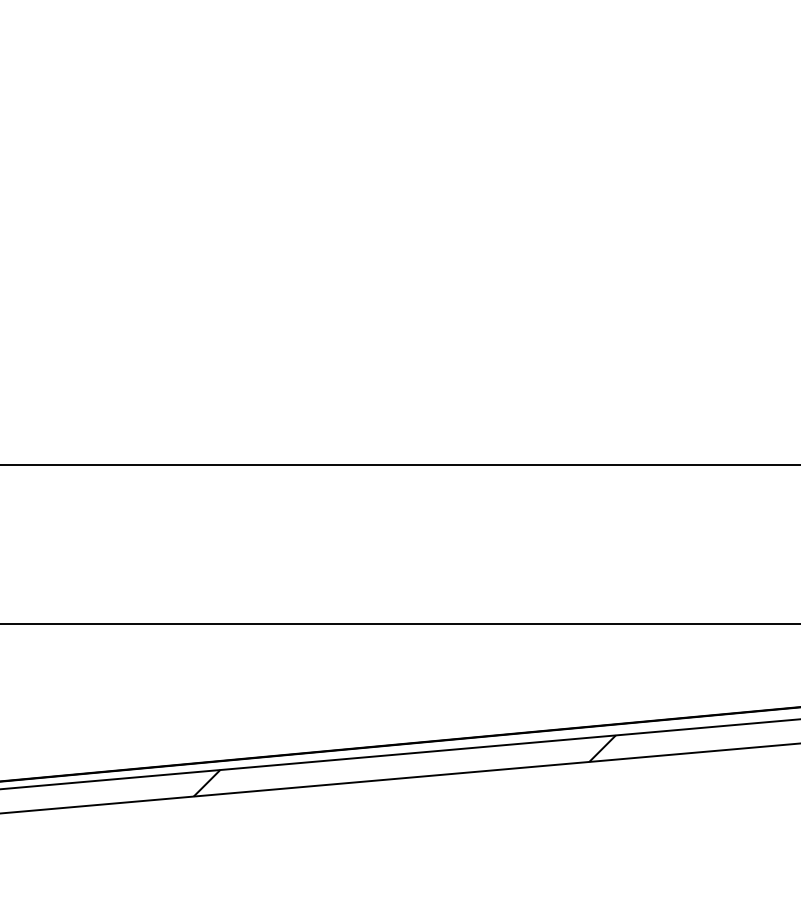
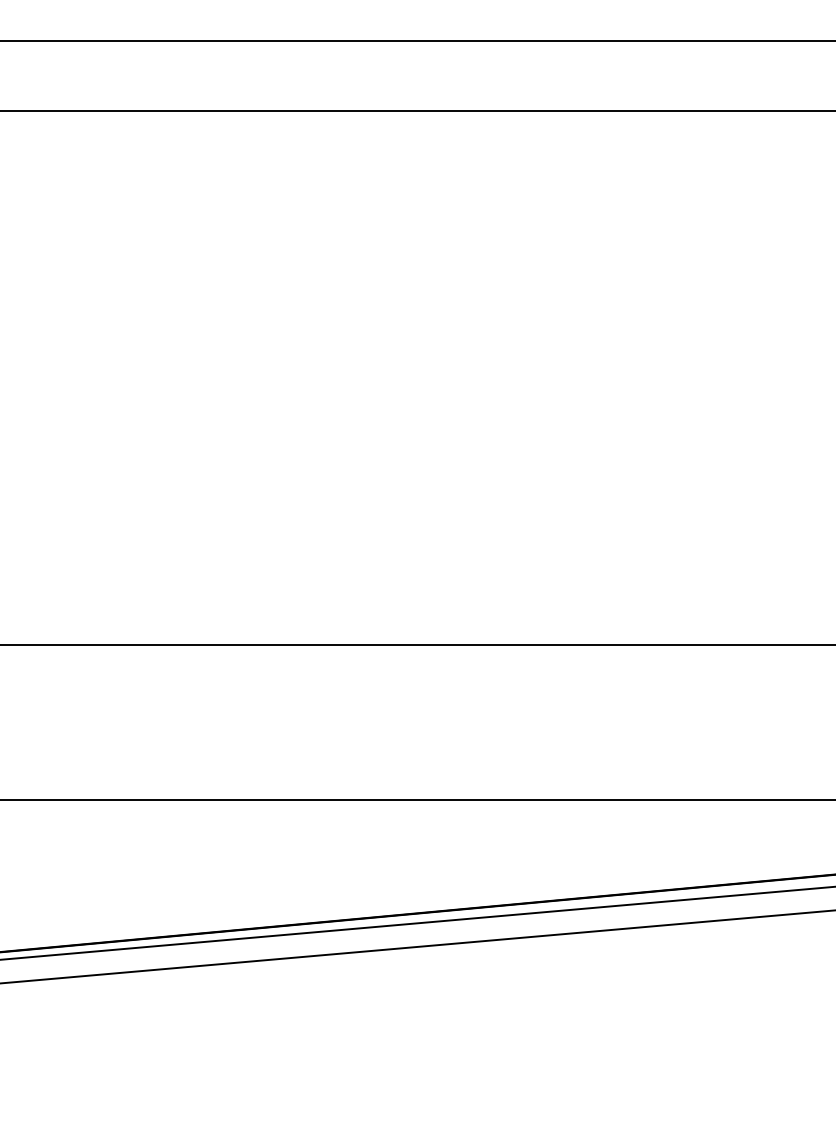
hatch: (404, 765) -> (382, 937), removed

